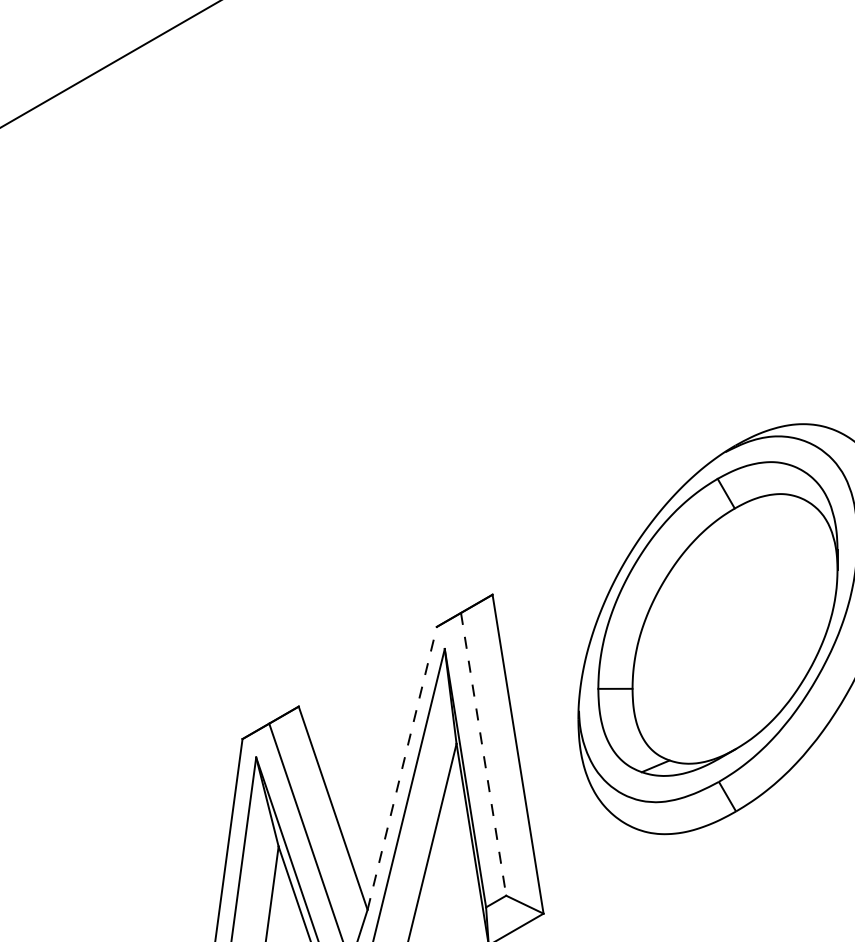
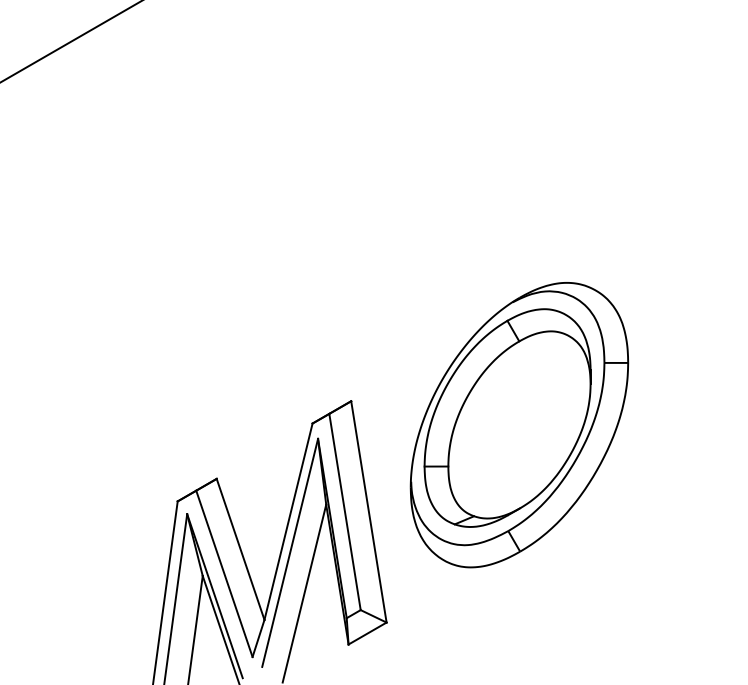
line: (484, 755) -> (345, 512), dashed -> solid
line: (402, 768) -> (288, 521), dashed -> solid

